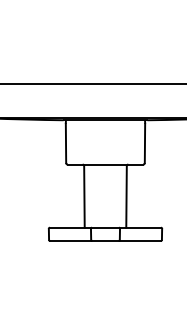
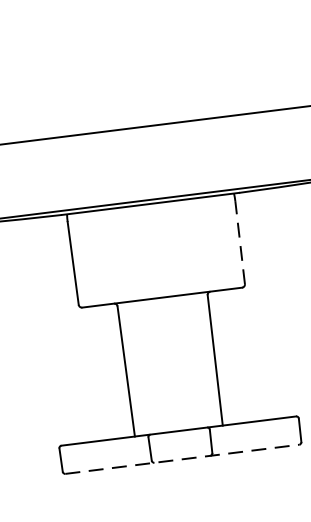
line: (144, 143) -> (239, 242), solid -> dashed
line: (105, 241) -> (182, 460), solid -> dashed

